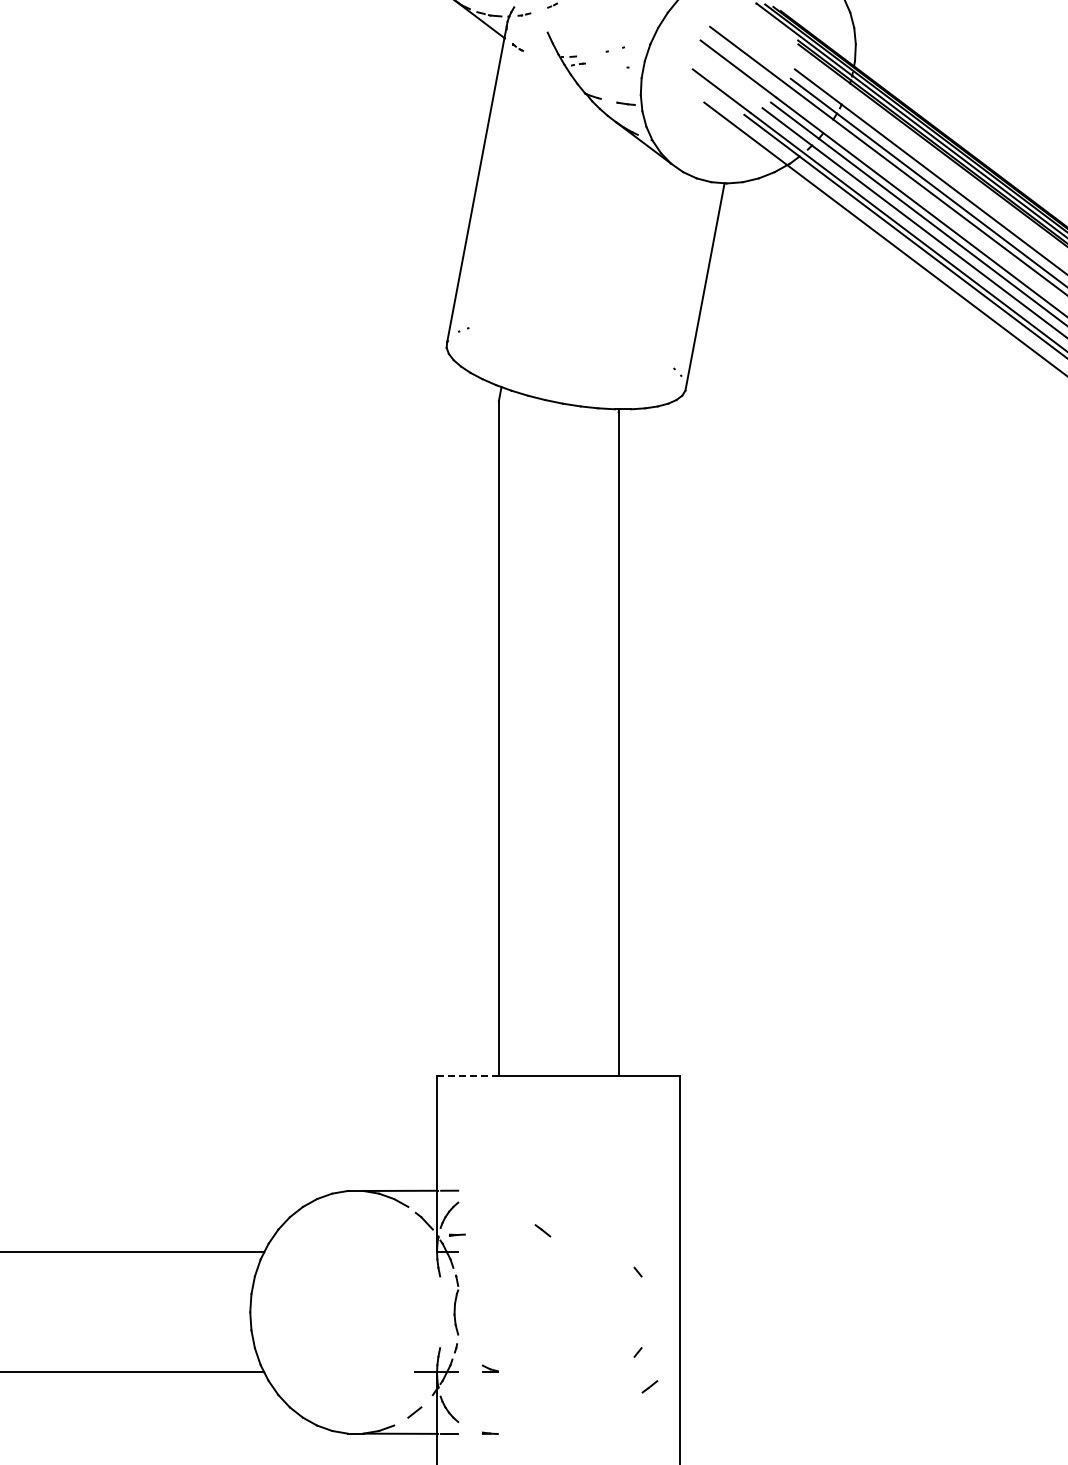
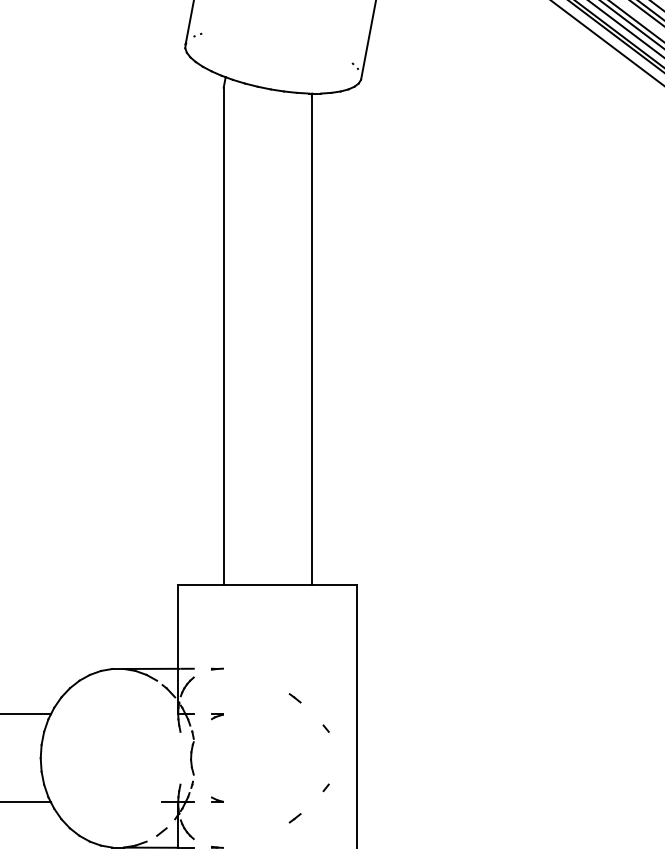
line: (467, 1076) -> (200, 584), dashed -> solid
line: (542, 1230) -> (294, 698), moved
line: (456, 1234) -> (216, 668), moved
part: (489, 1255) -> (216, 716), added
line: (649, 1386) -> (294, 818), moved

